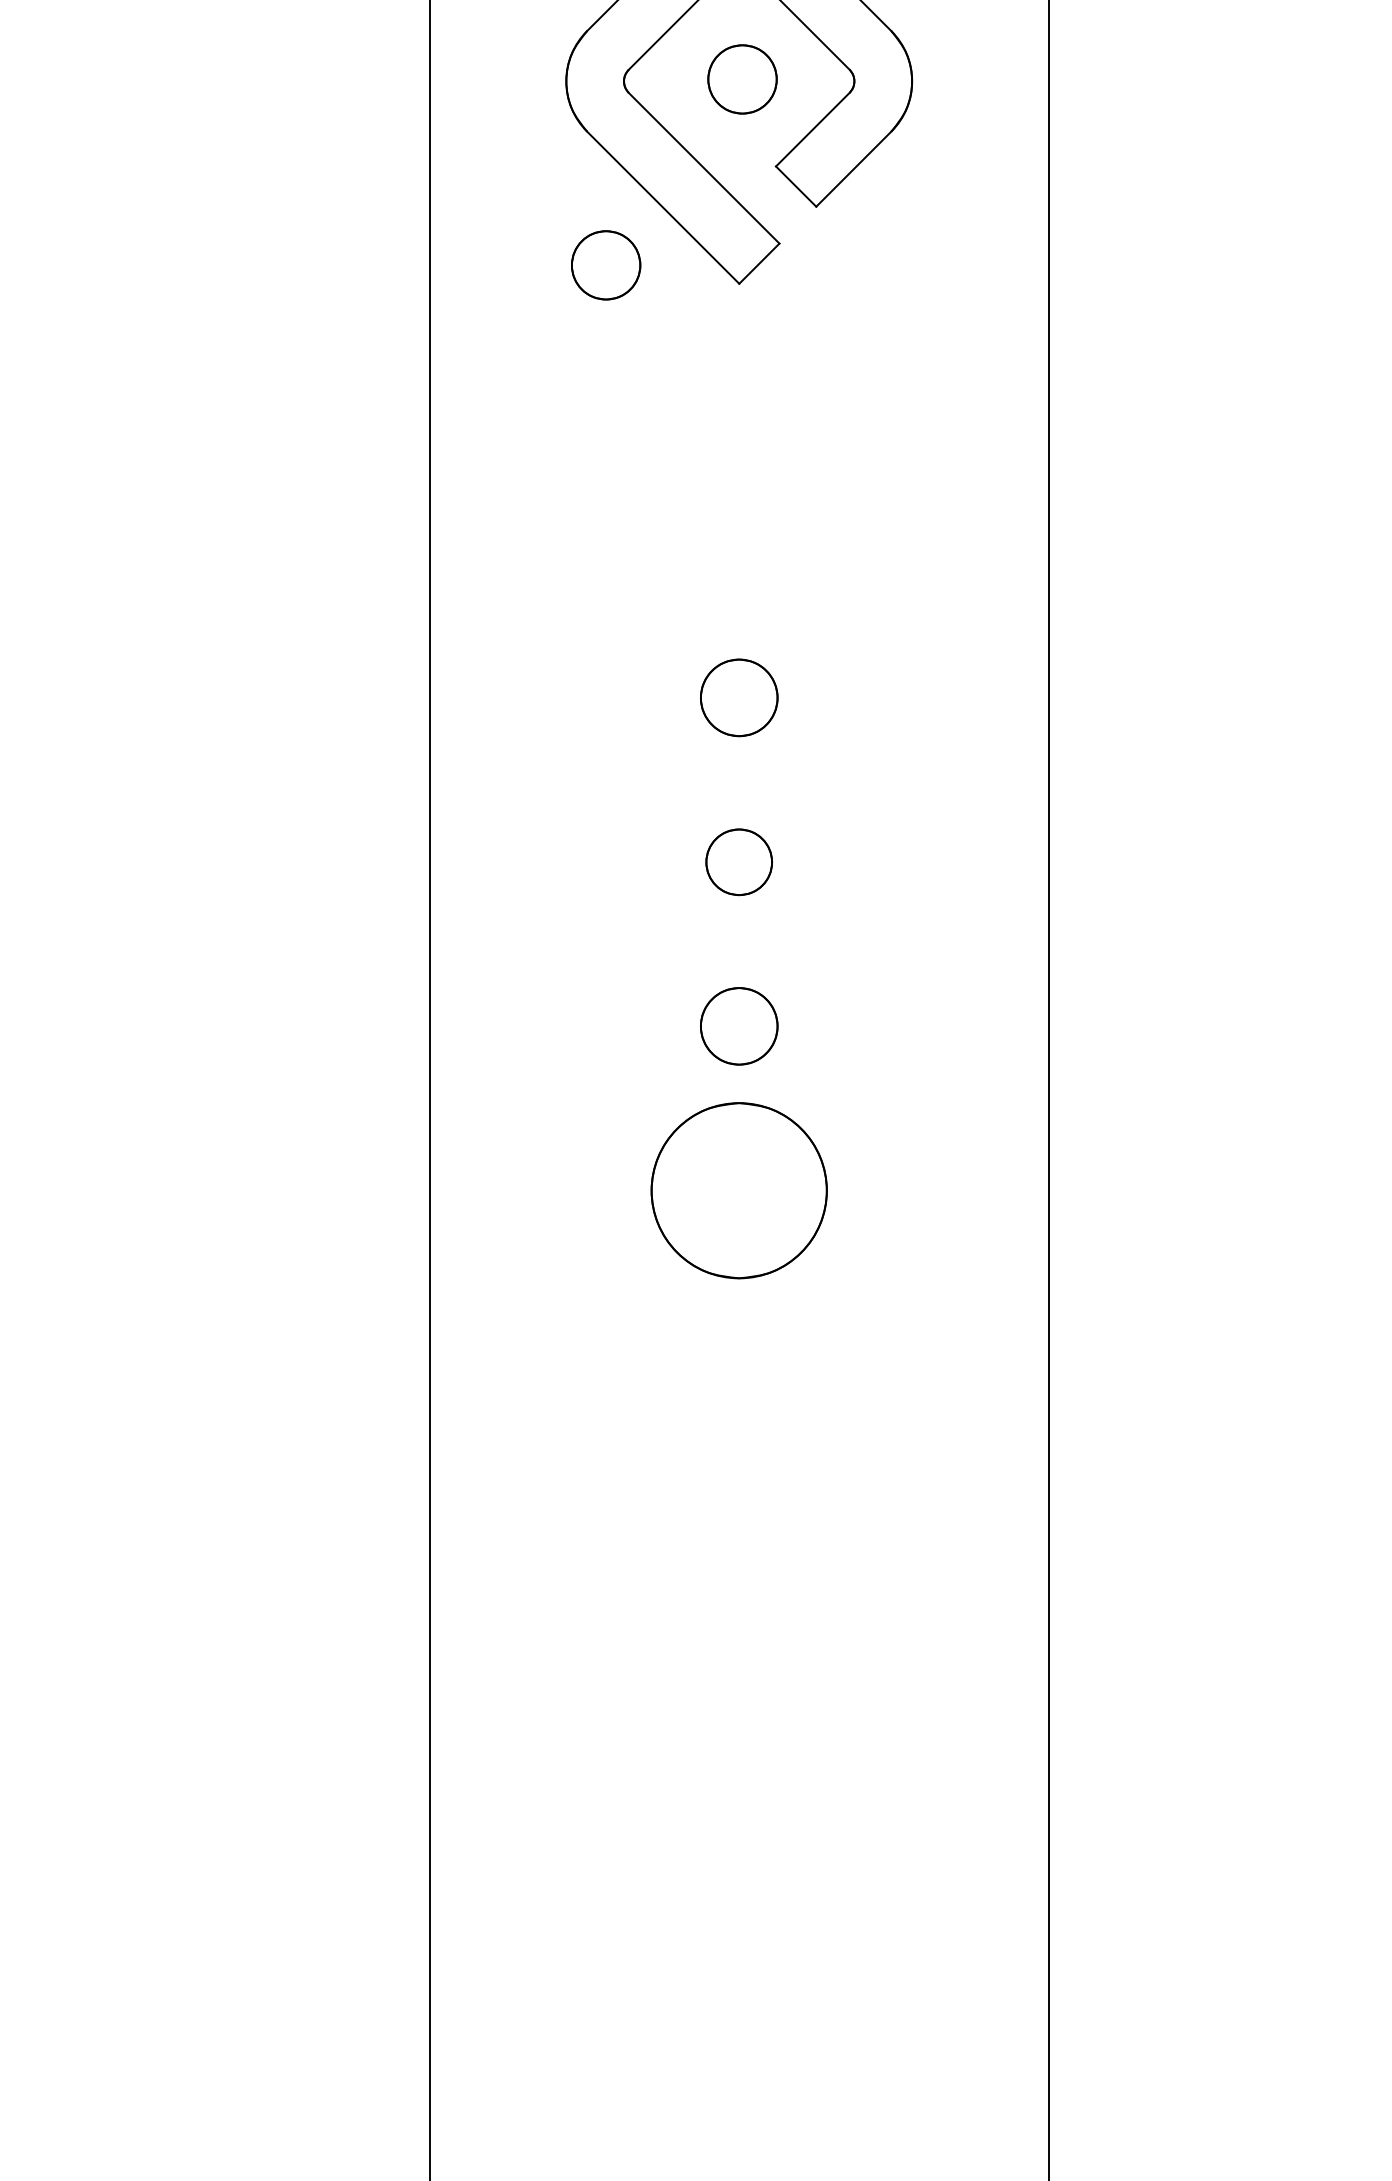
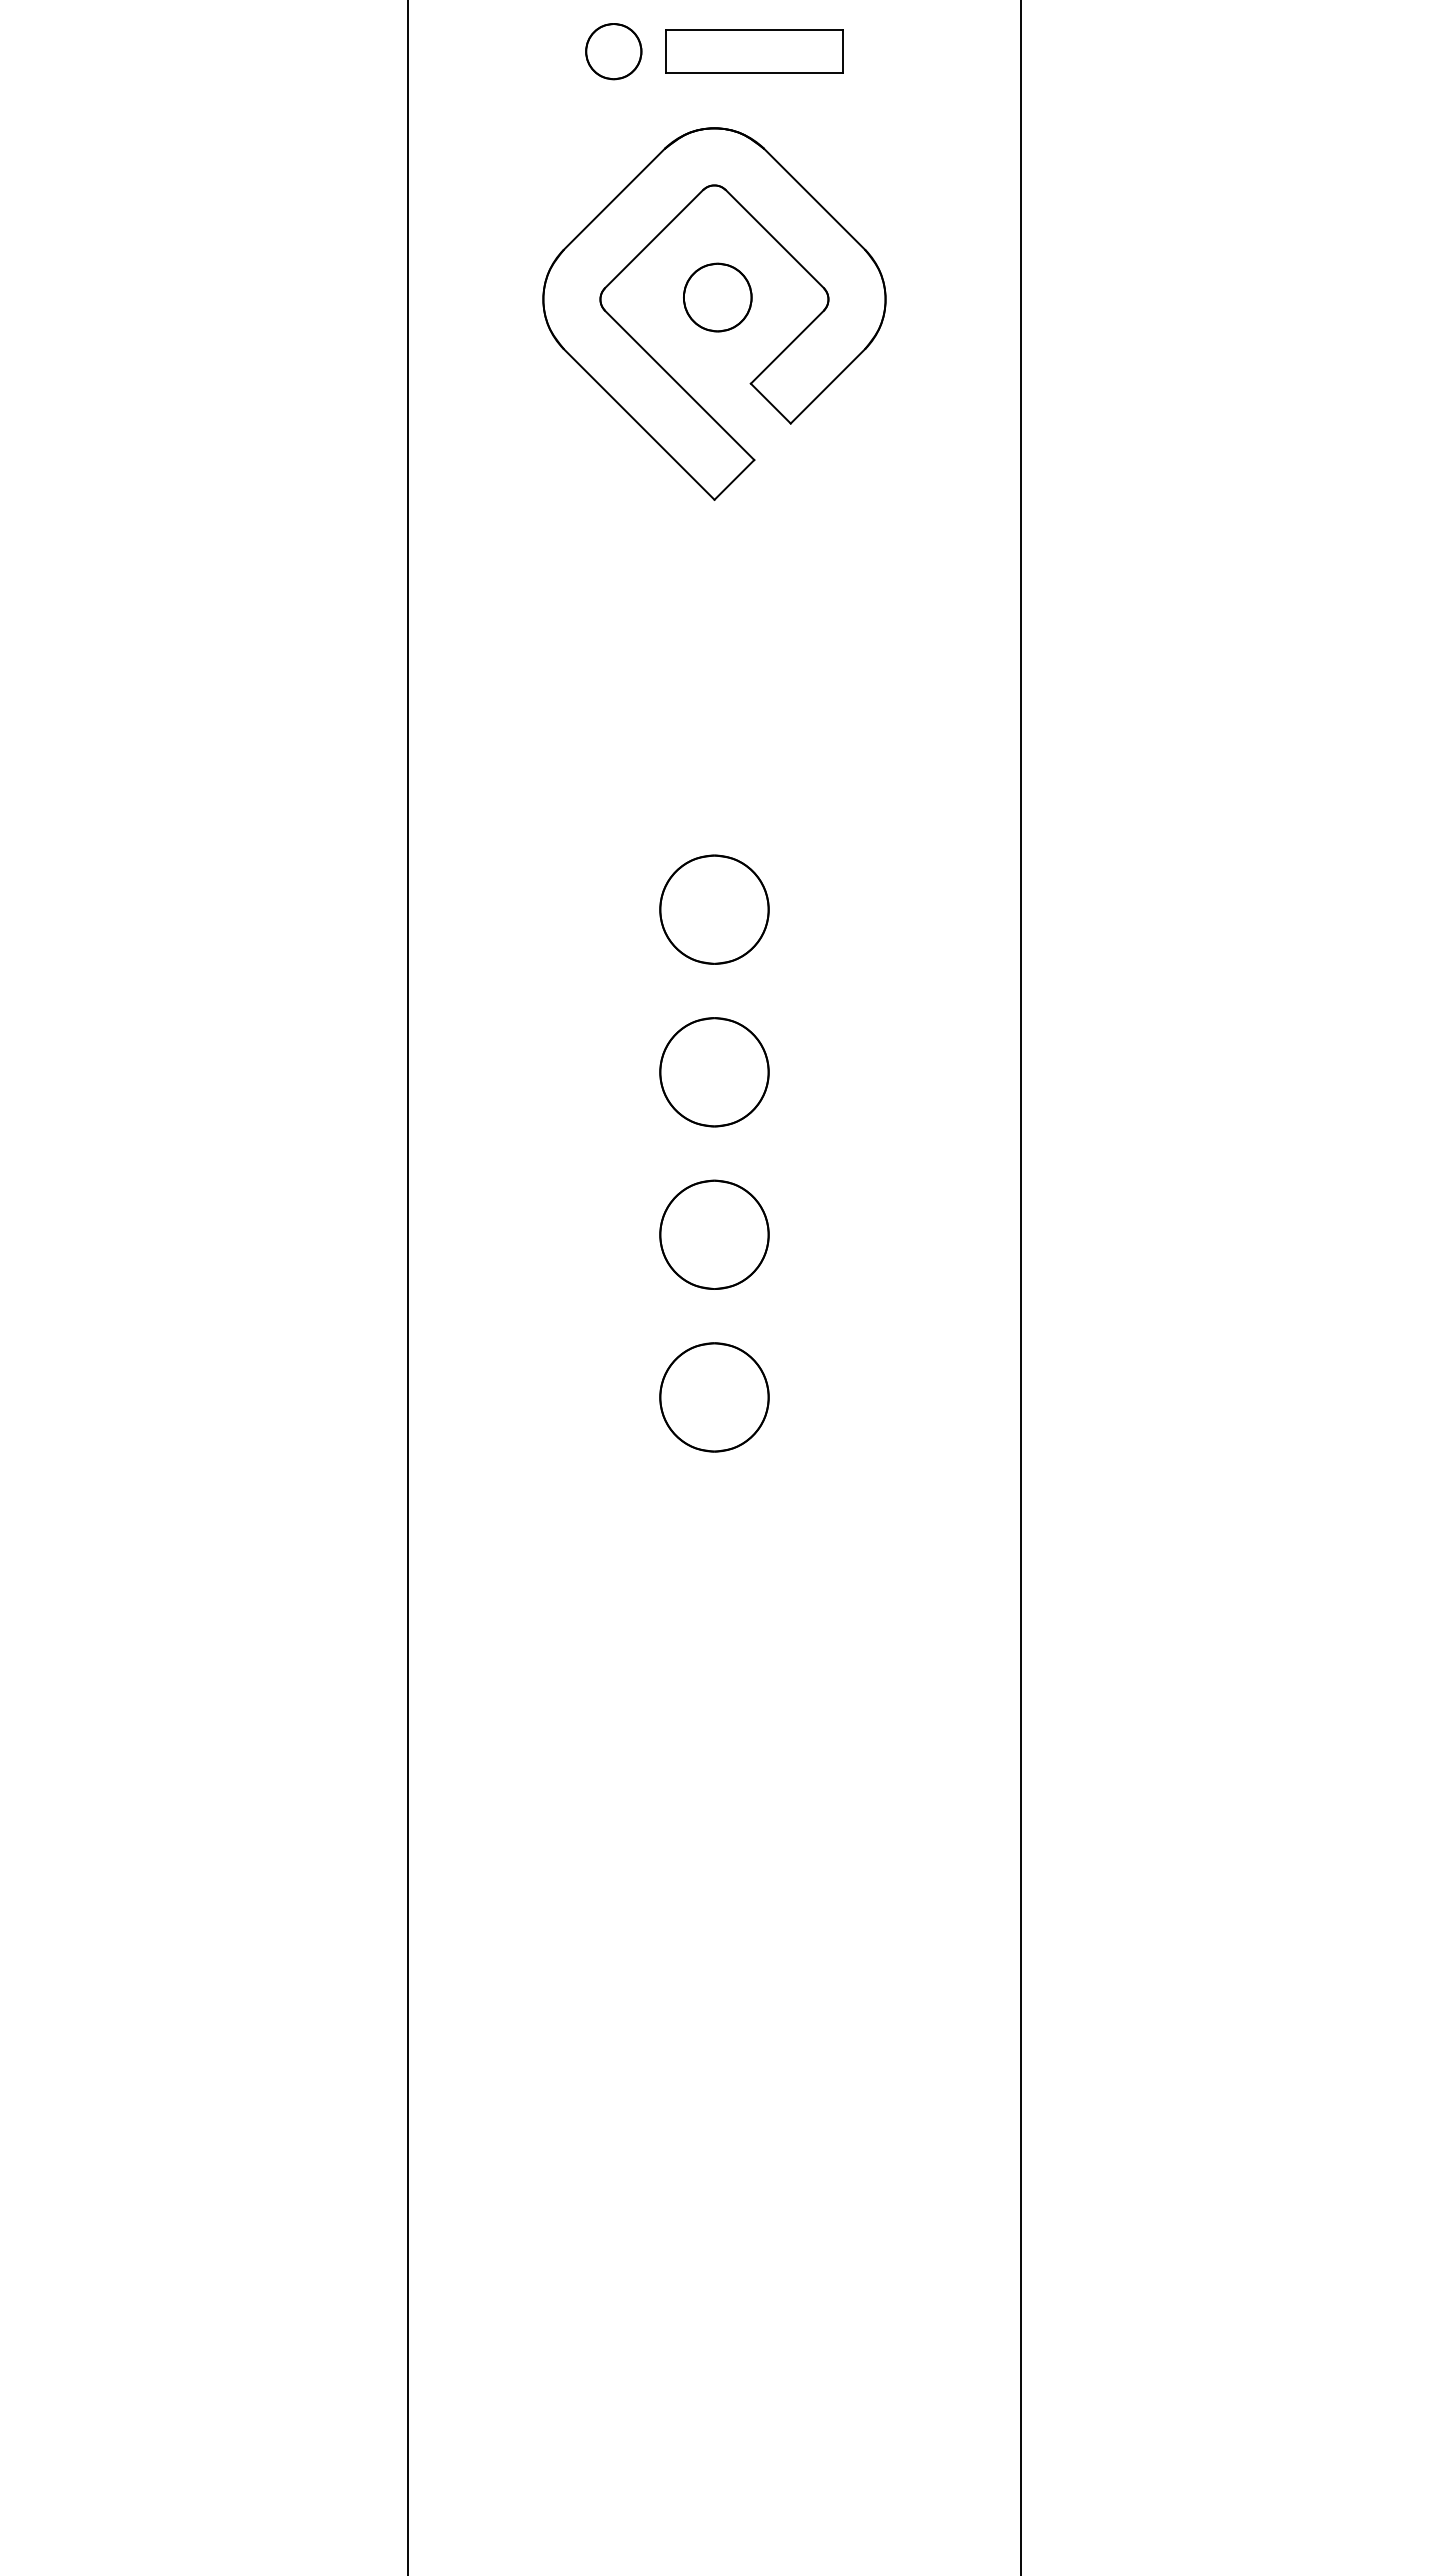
part: (605, 265) -> (582, 481), removed
part: (739, 697) -> (714, 909), size x1.43
part: (739, 862) -> (714, 1072), size x1.67
part: (739, 1026) -> (714, 1234), size x1.43
part: (739, 1190) -> (714, 1397), size x0.62

